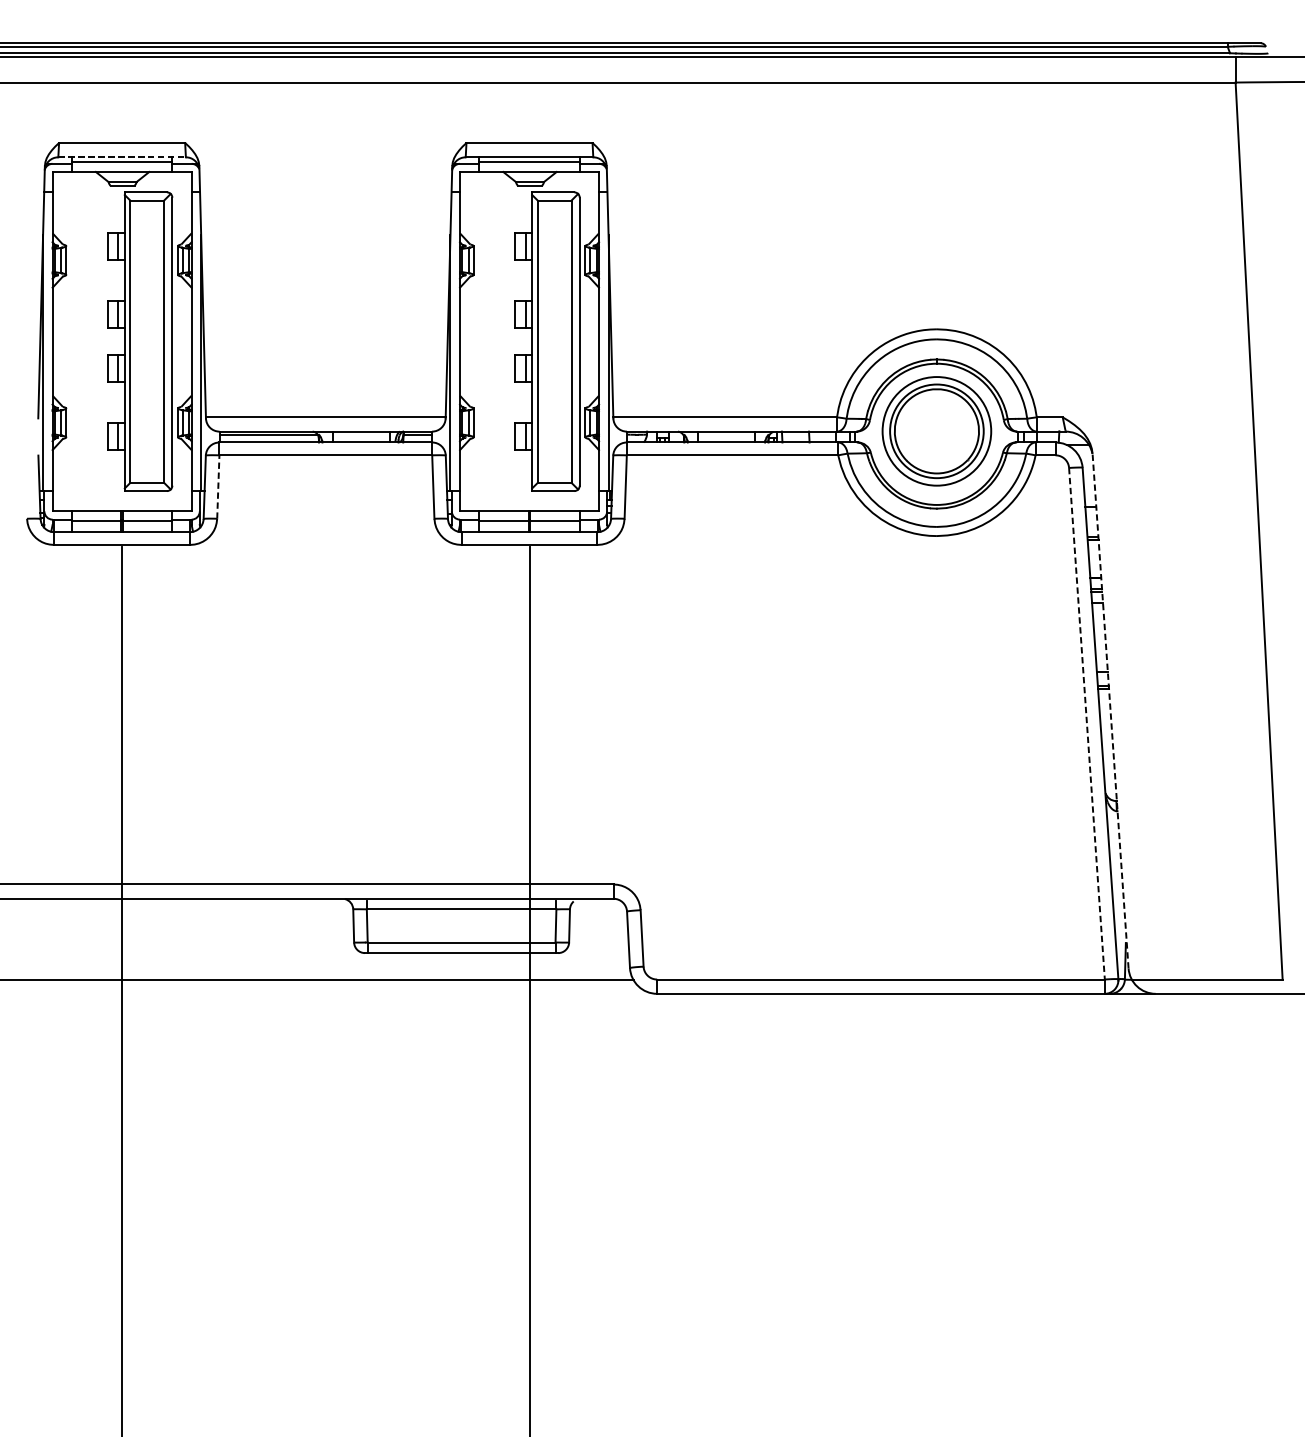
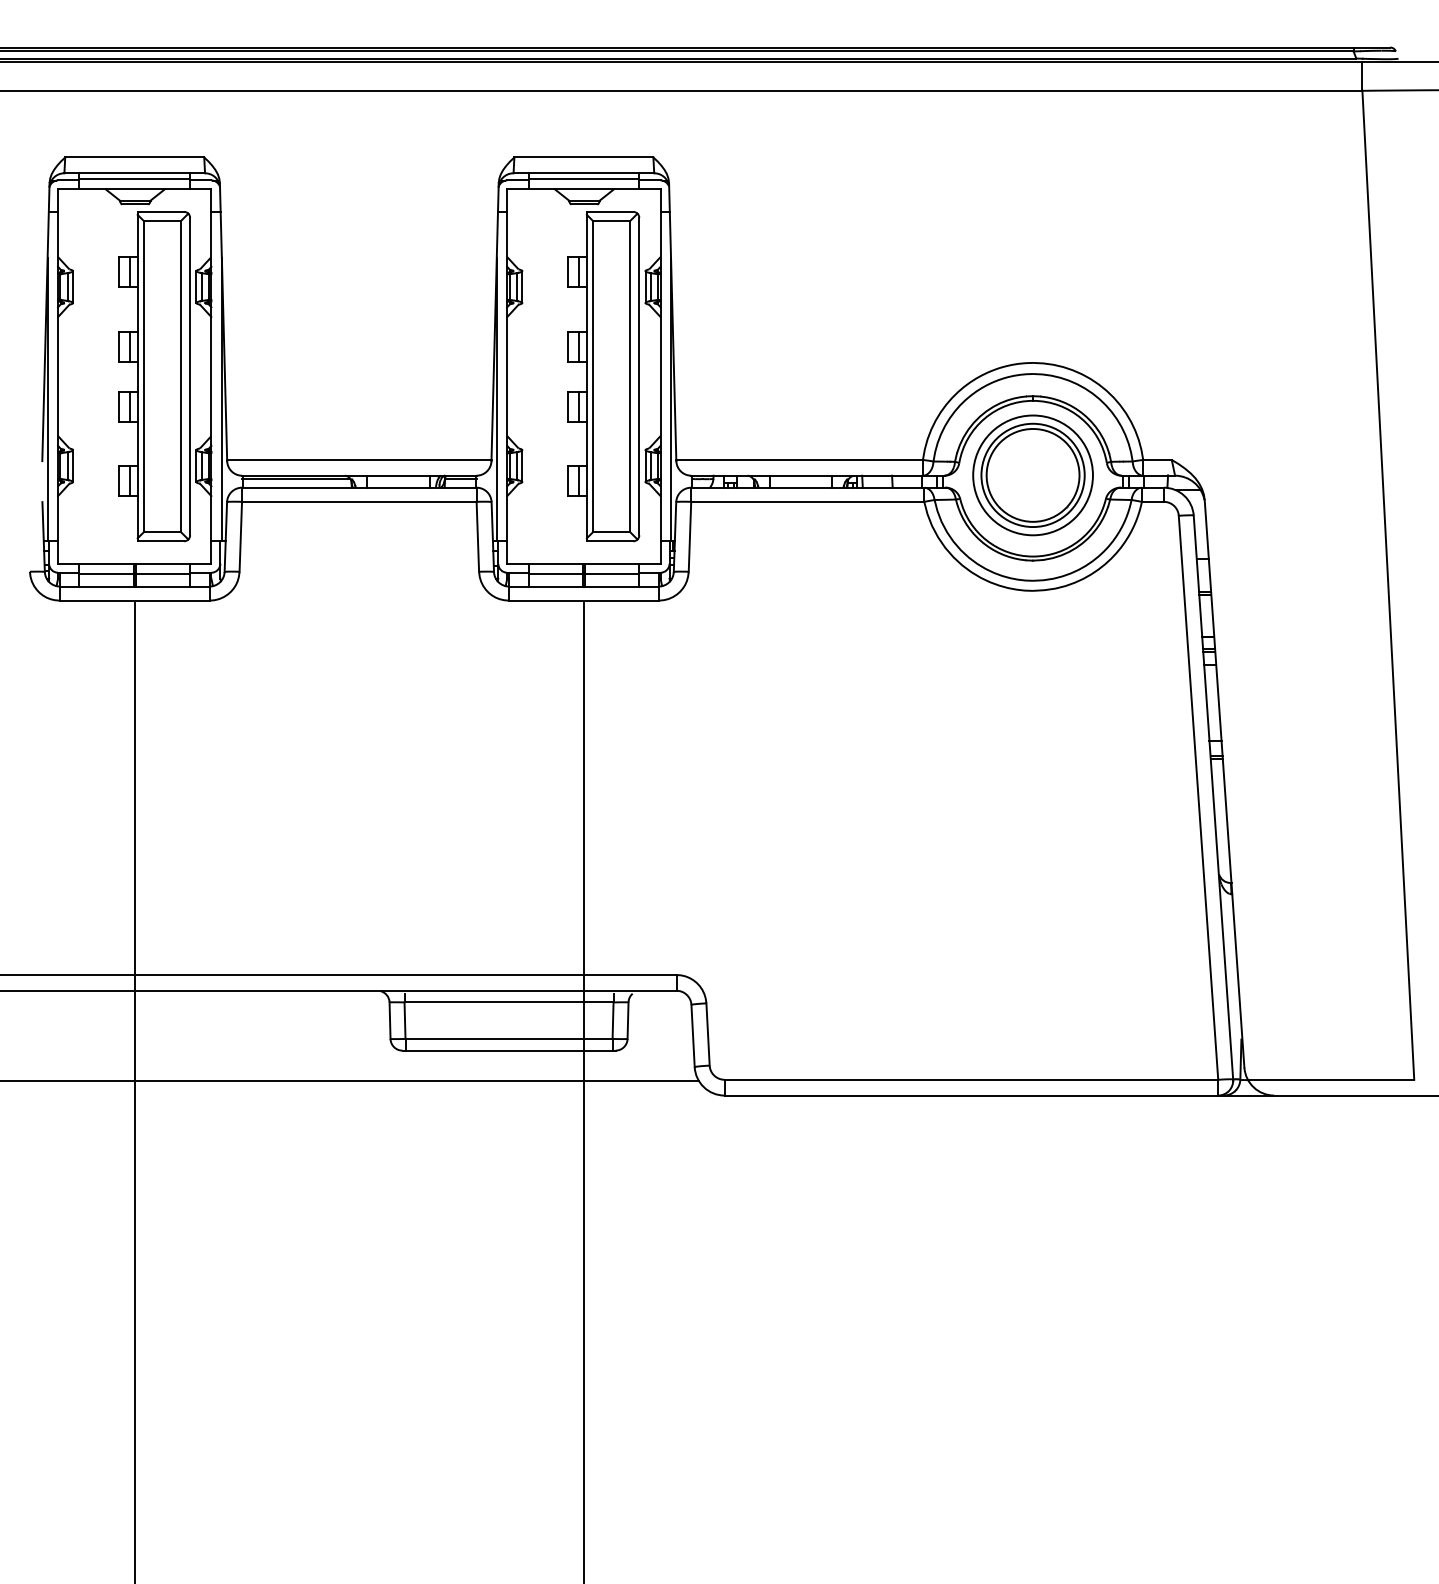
line: (122, 157) -> (135, 173), dashed -> solid
line: (218, 486) -> (240, 536), dashed -> solid
line: (1110, 710) -> (1224, 783), dashed -> solid
line: (1086, 723) -> (1198, 797), dashed -> solid

